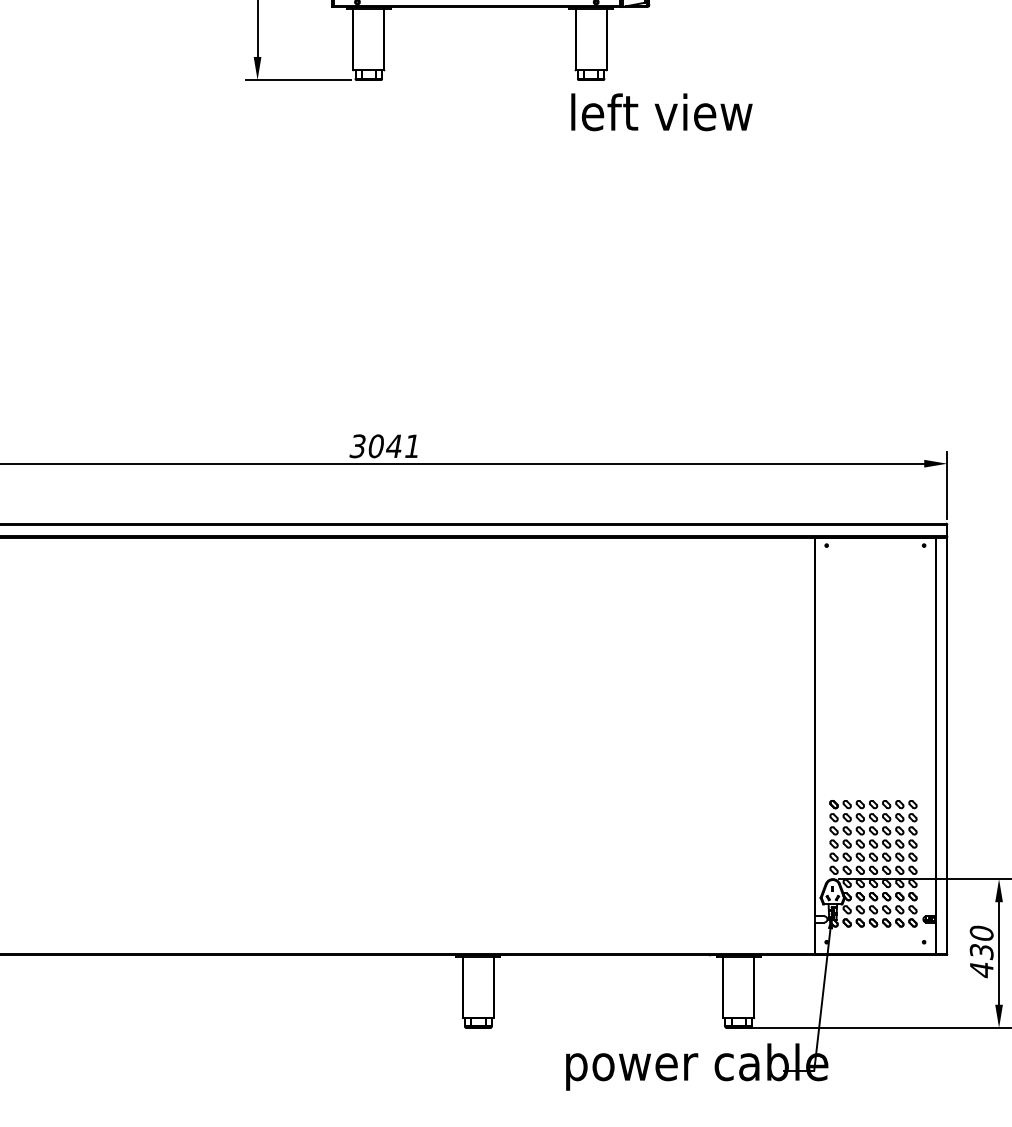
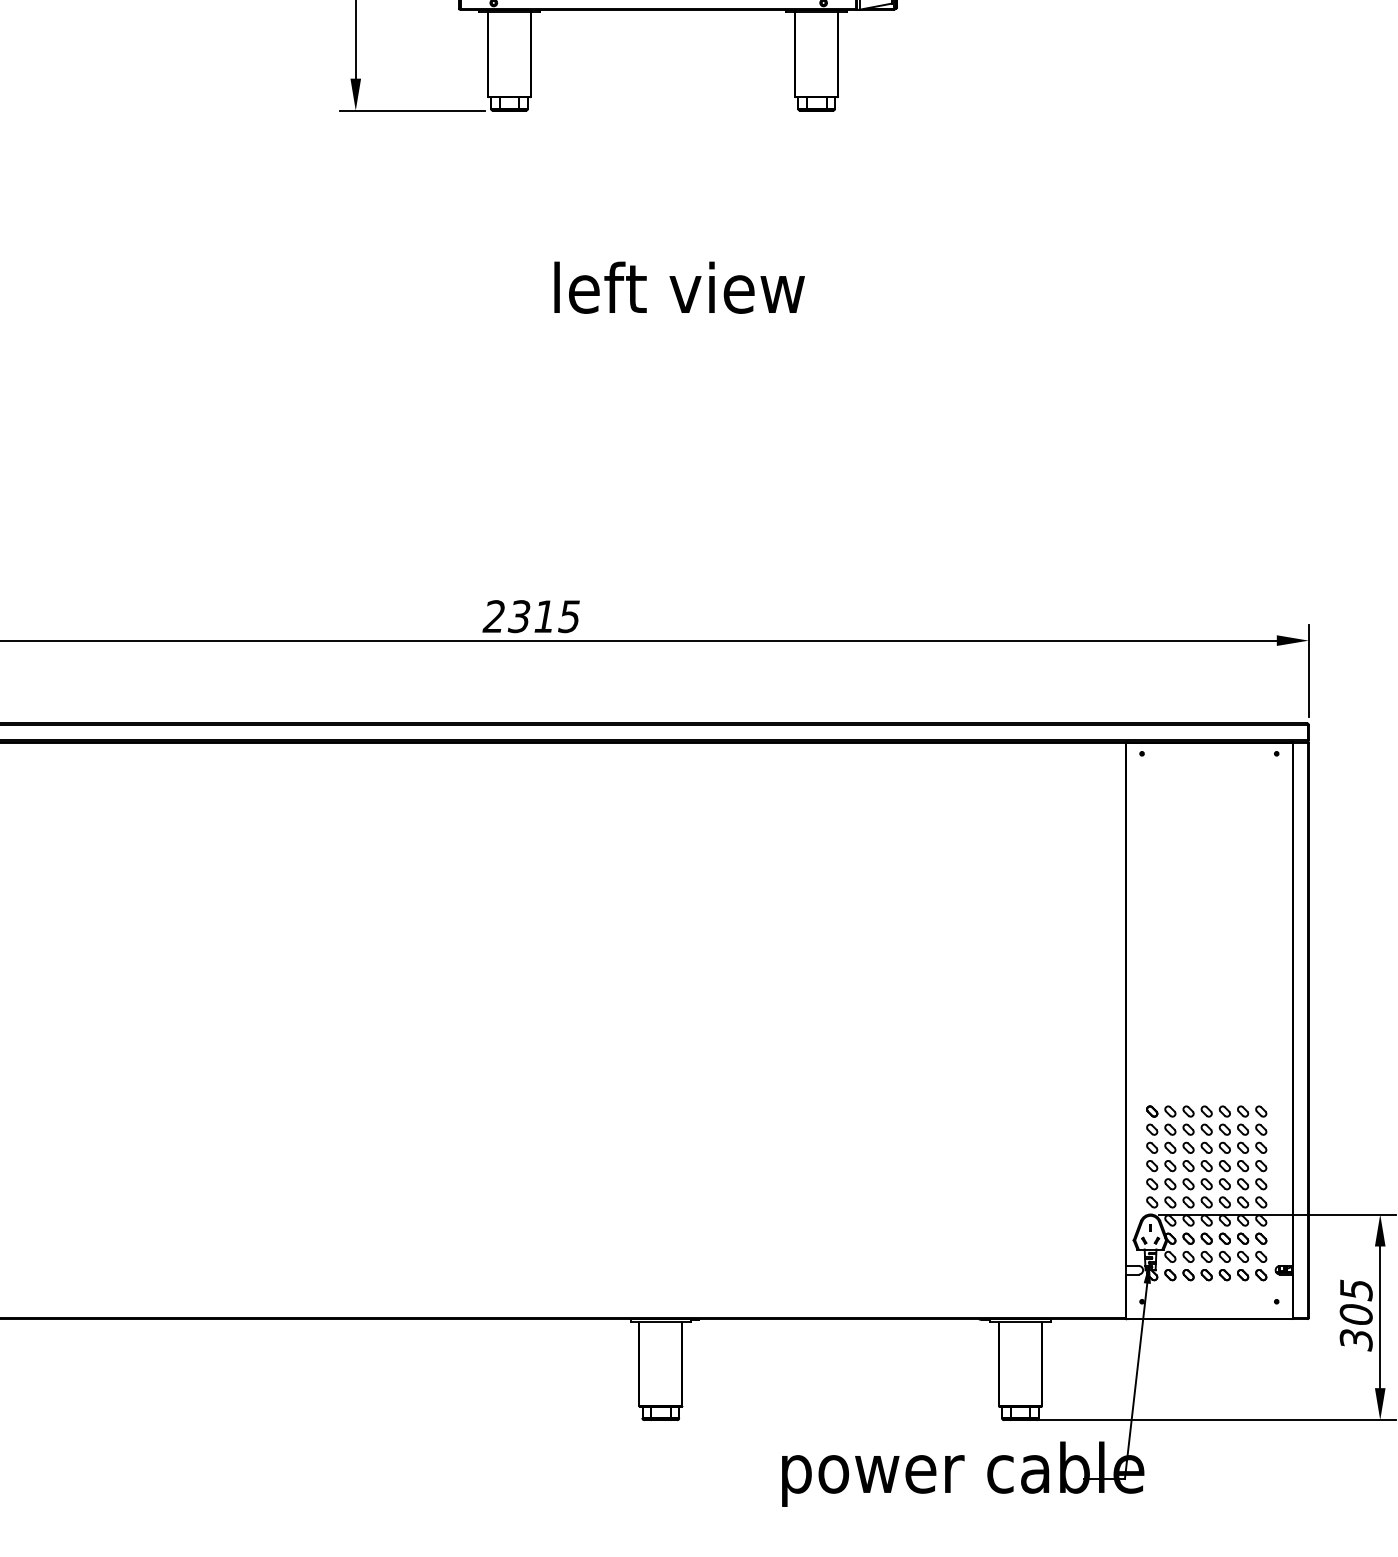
text: (661, 112) -> (678, 288), moved
text: (384, 446) -> (531, 616), 3041 -> 2315
text: (981, 951) -> (1355, 1314), 430 -> 305

